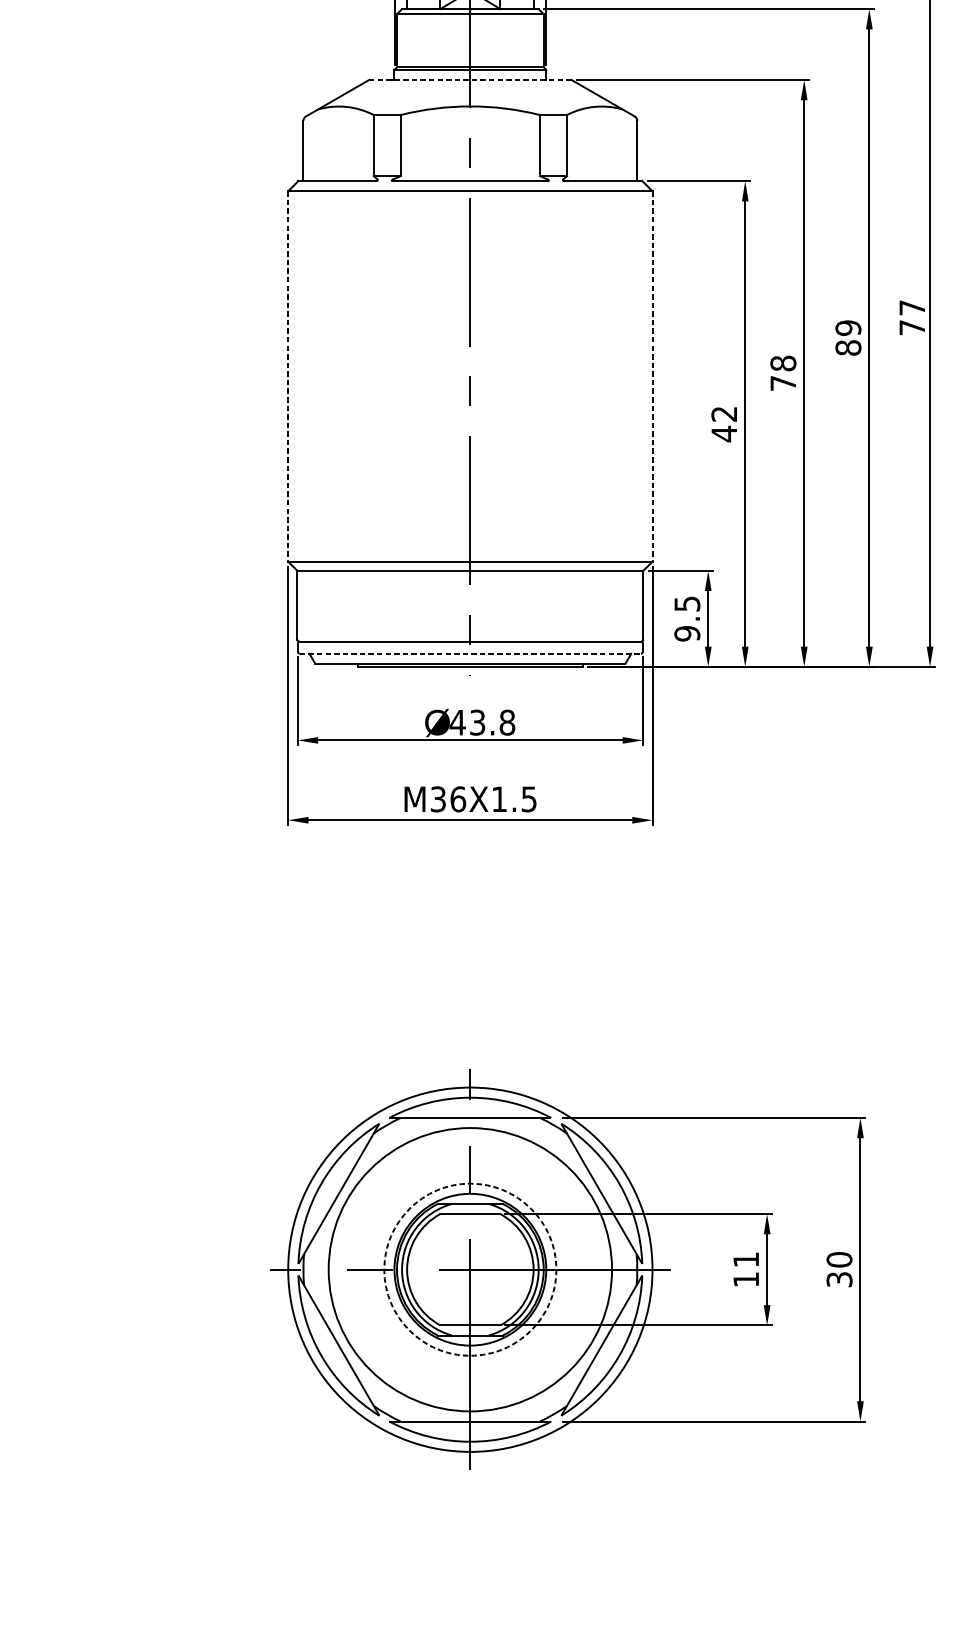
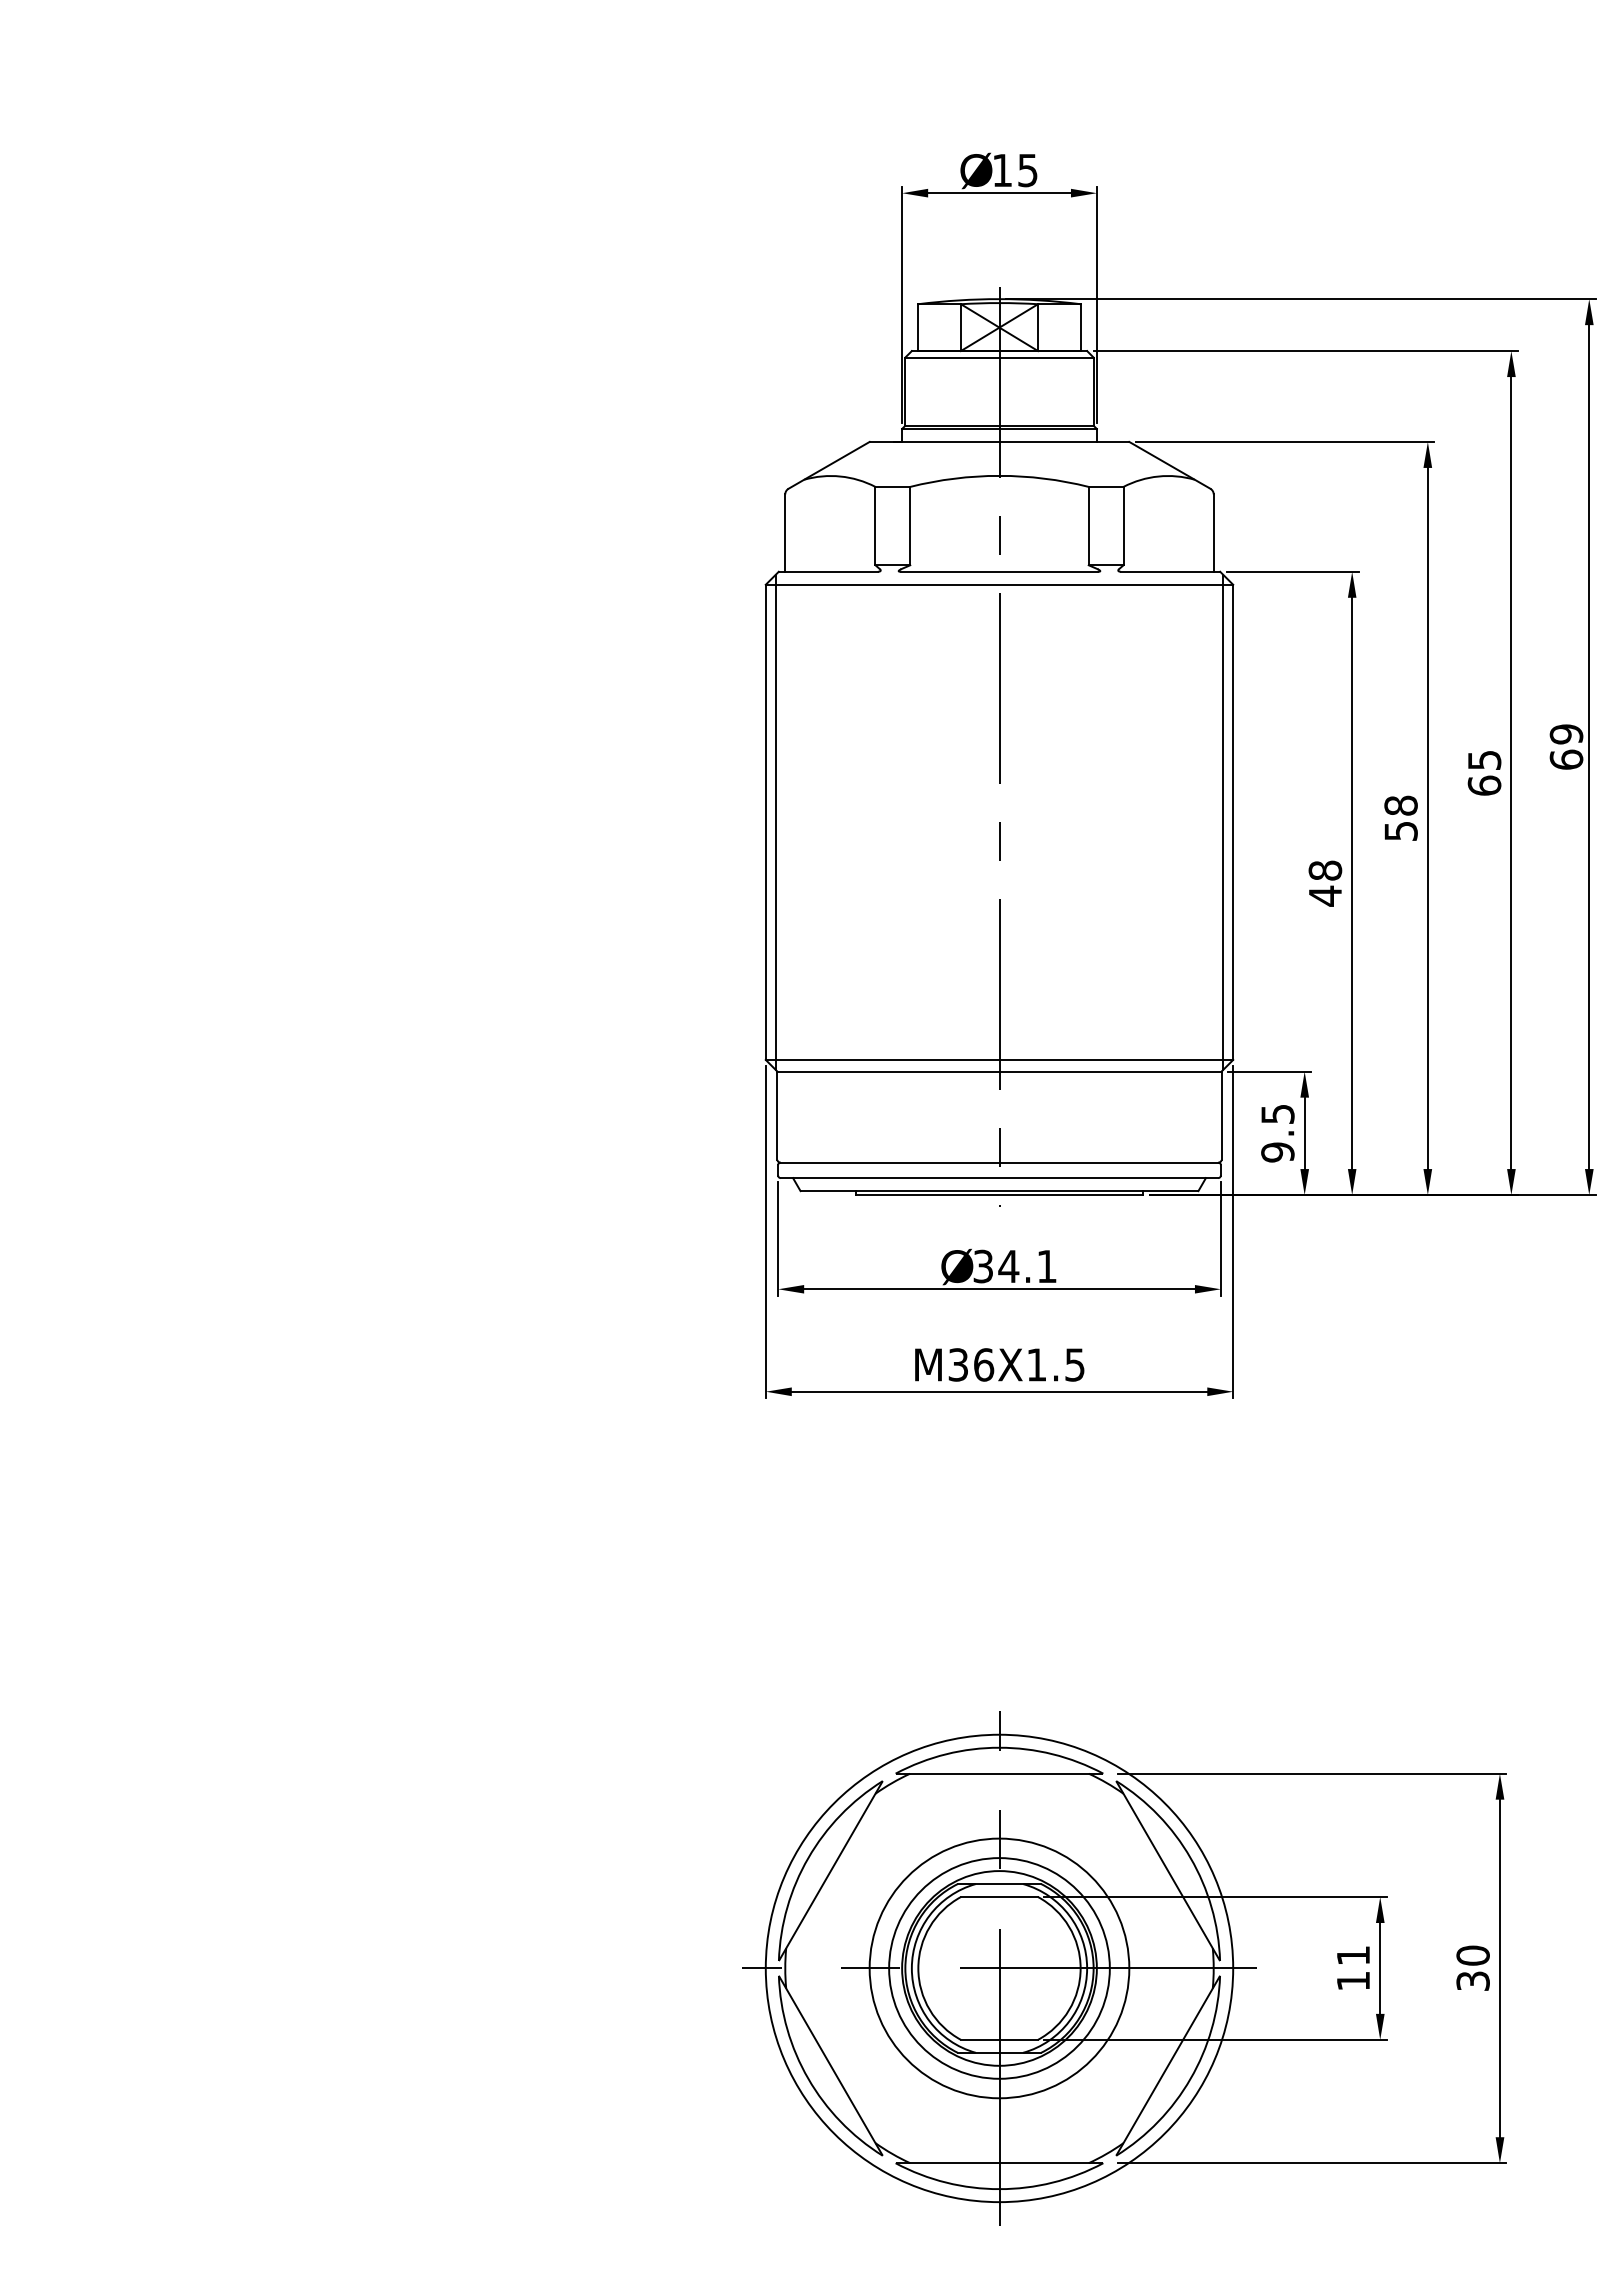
line: (470, 79) -> (999, 441), dashed -> solid
text: (912, 317) -> (1566, 746), 77 -> 69
text: (848, 337) -> (1484, 772), 89 -> 65
line: (287, 376) -> (765, 822), dashed -> solid
line: (295, 376) -> (775, 822), added
line: (644, 376) -> (1223, 822), added
line: (652, 376) -> (1233, 822), dashed -> solid
text: (782, 383) -> (1400, 831), 78 -> 58
text: (724, 414) -> (1325, 870), 42 -> 48
line: (470, 654) -> (999, 1178), dashed -> solid
text: (482, 722) -> (1014, 1266), 43.8 -> 34.1
circle: (470, 1269) -> (999, 1968), dashed -> solid
circle: (470, 1269) -> (999, 1968), size x0.71

